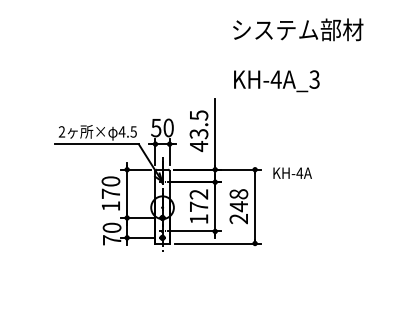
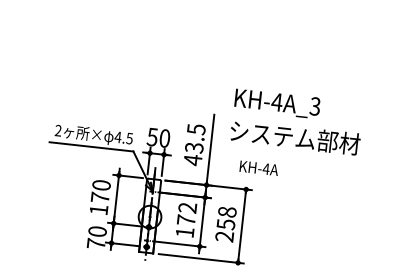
text: (298, 29) -> (295, 137), moved
text: (292, 172) -> (259, 167), moved
text: (238, 206) -> (225, 224), 248 -> 258

